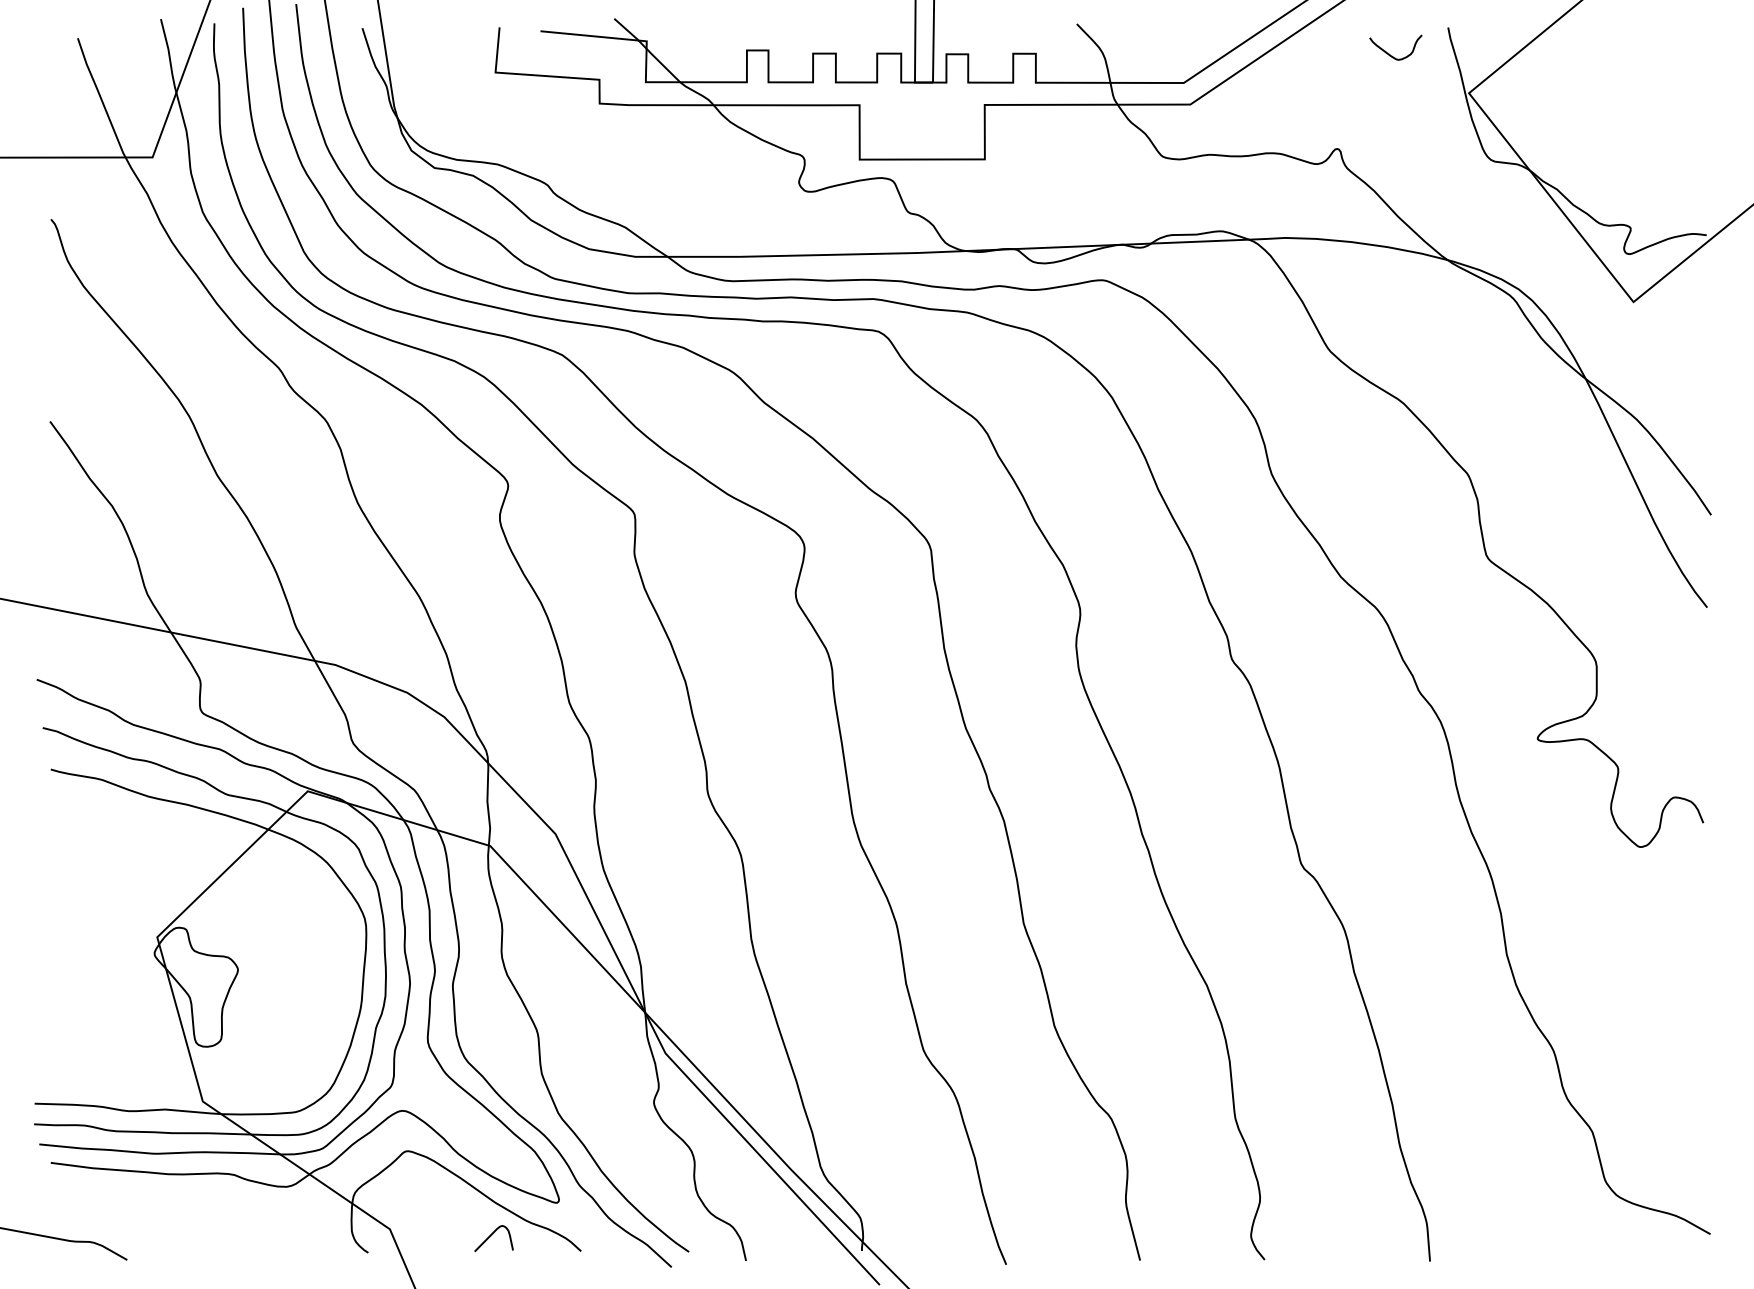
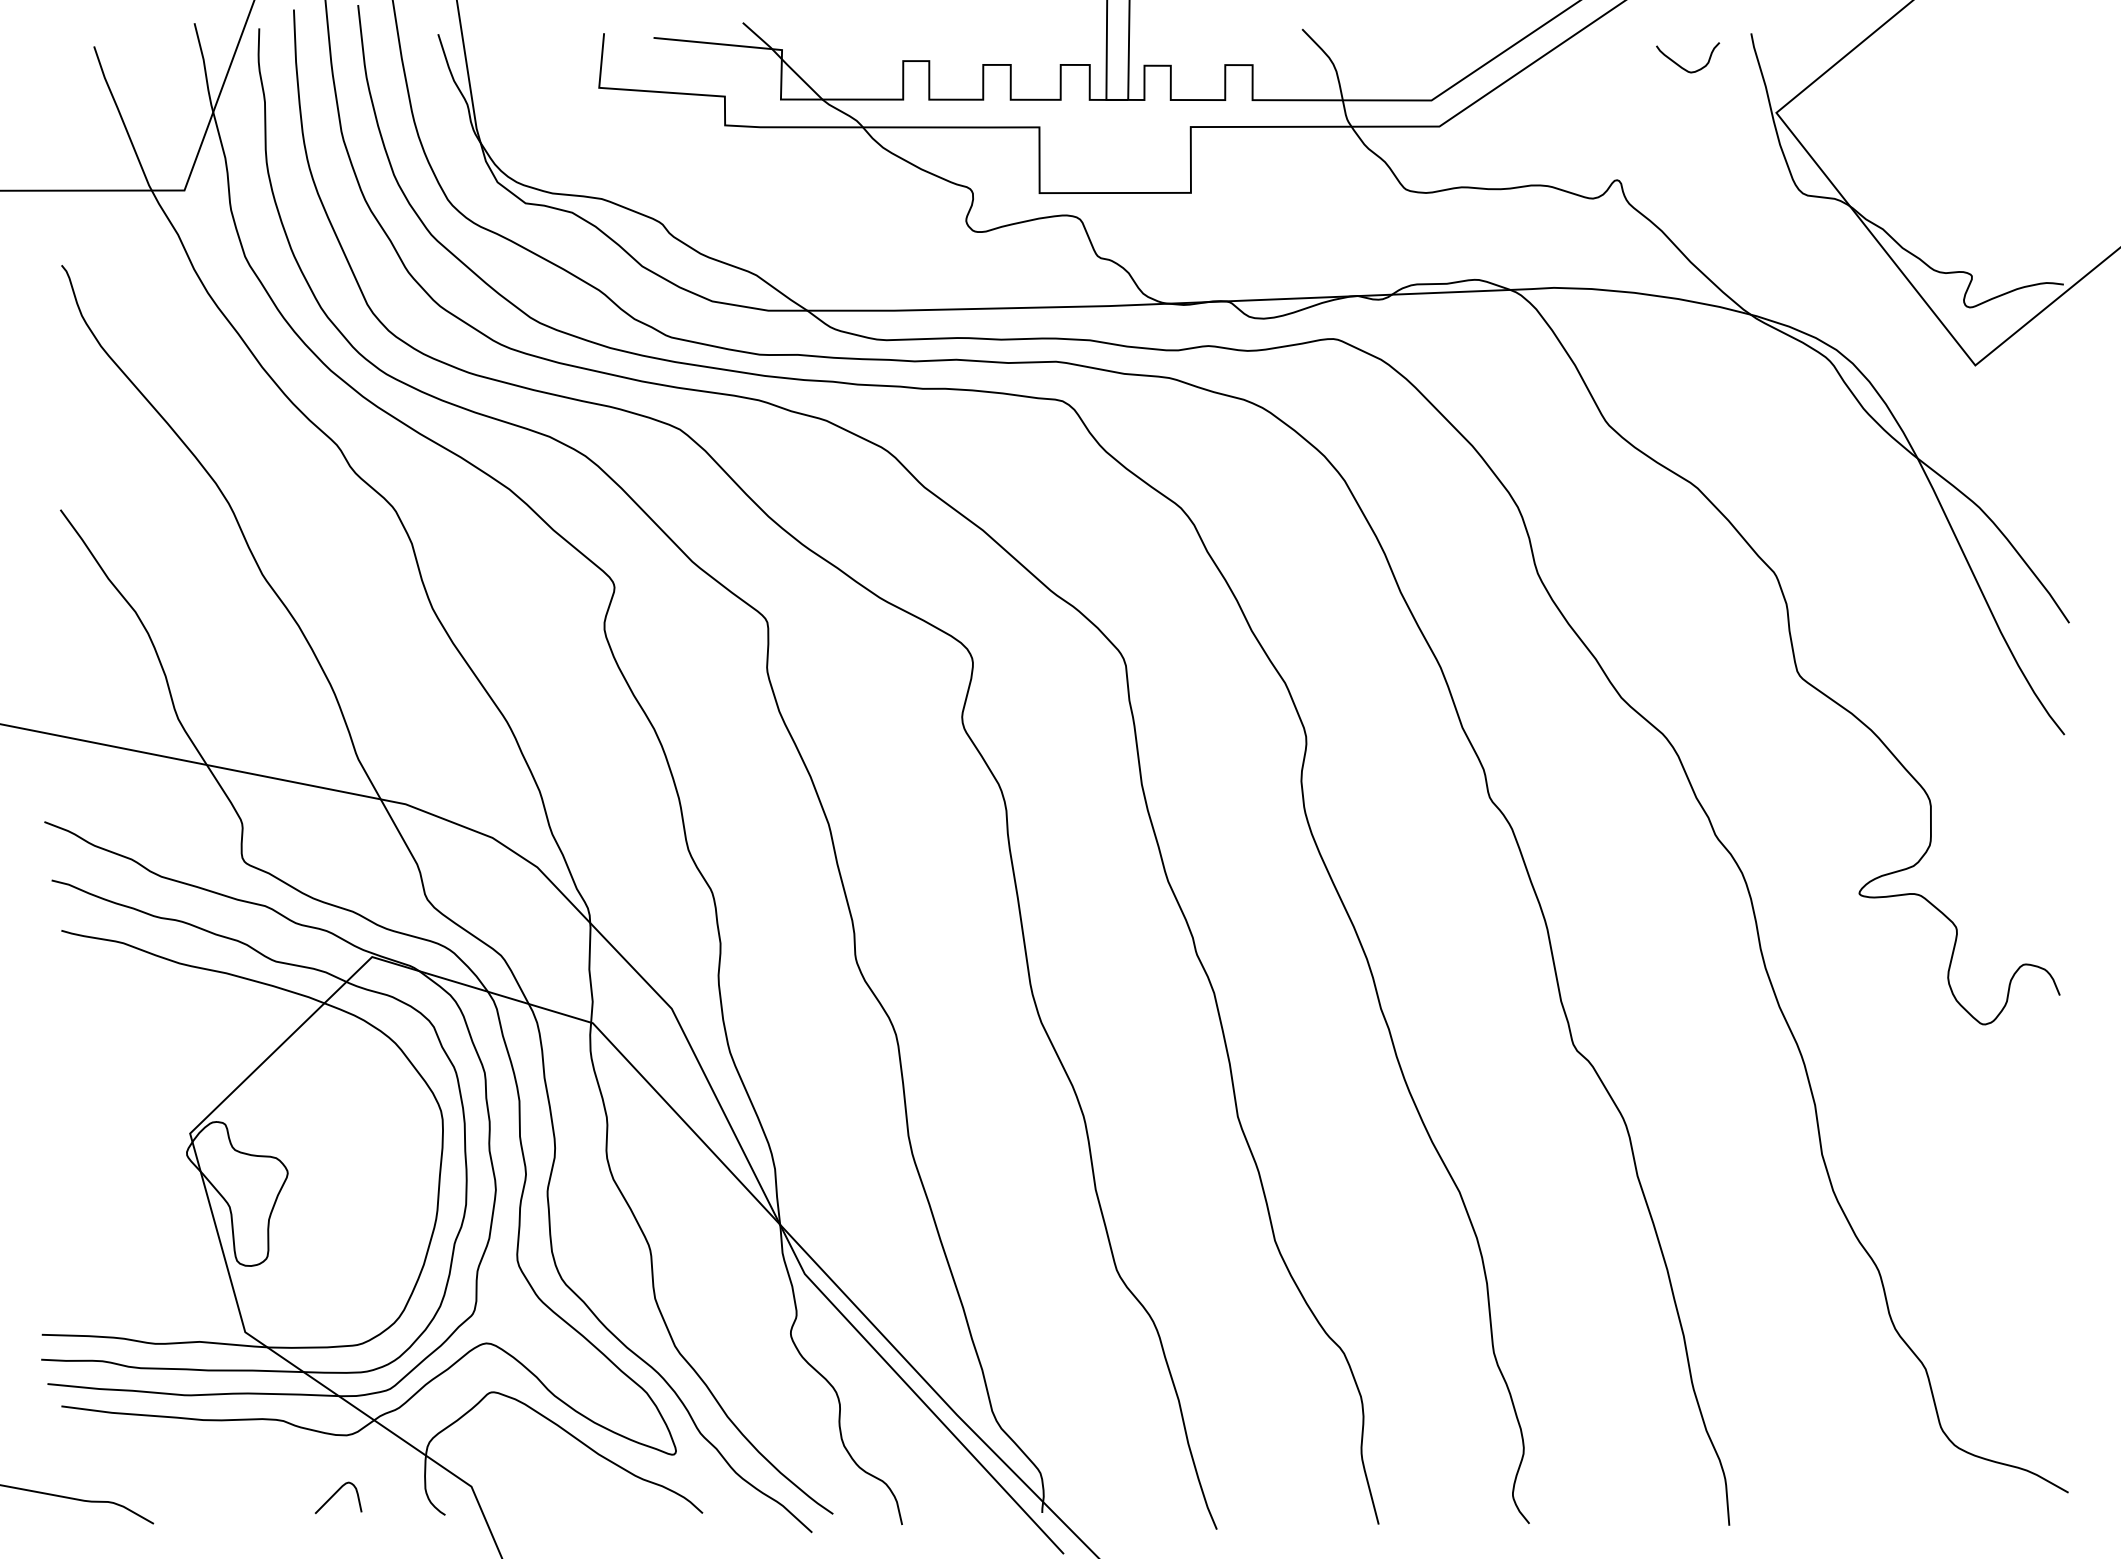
curve: (491, 1236) -> (335, 1495), moved

